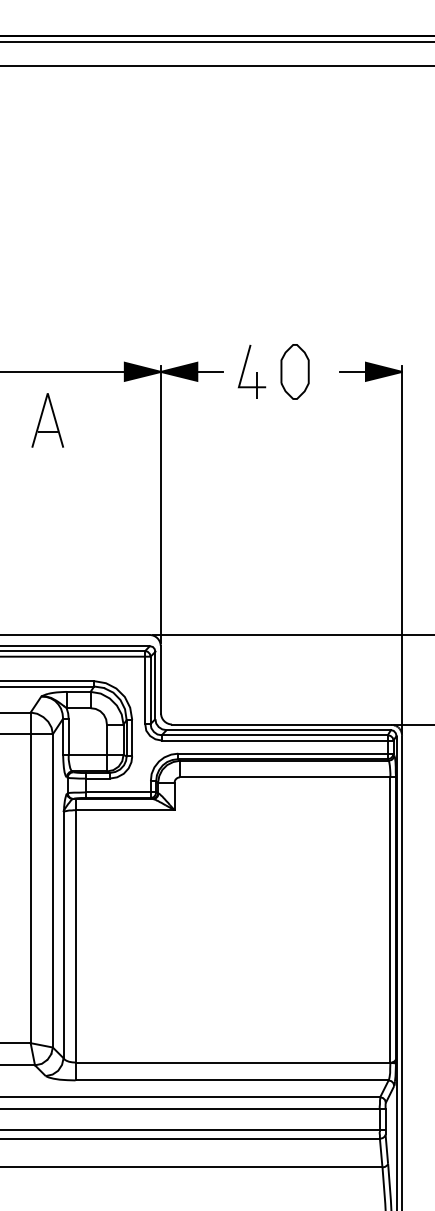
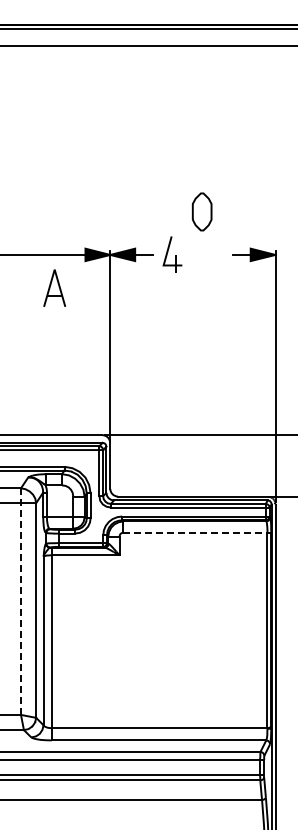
part: (294, 371) -> (201, 211), moved
part: (47, 419) -> (54, 287), moved
line: (288, 776) -> (197, 532), solid -> dashed
line: (29, 877) -> (20, 601), solid -> dashed

